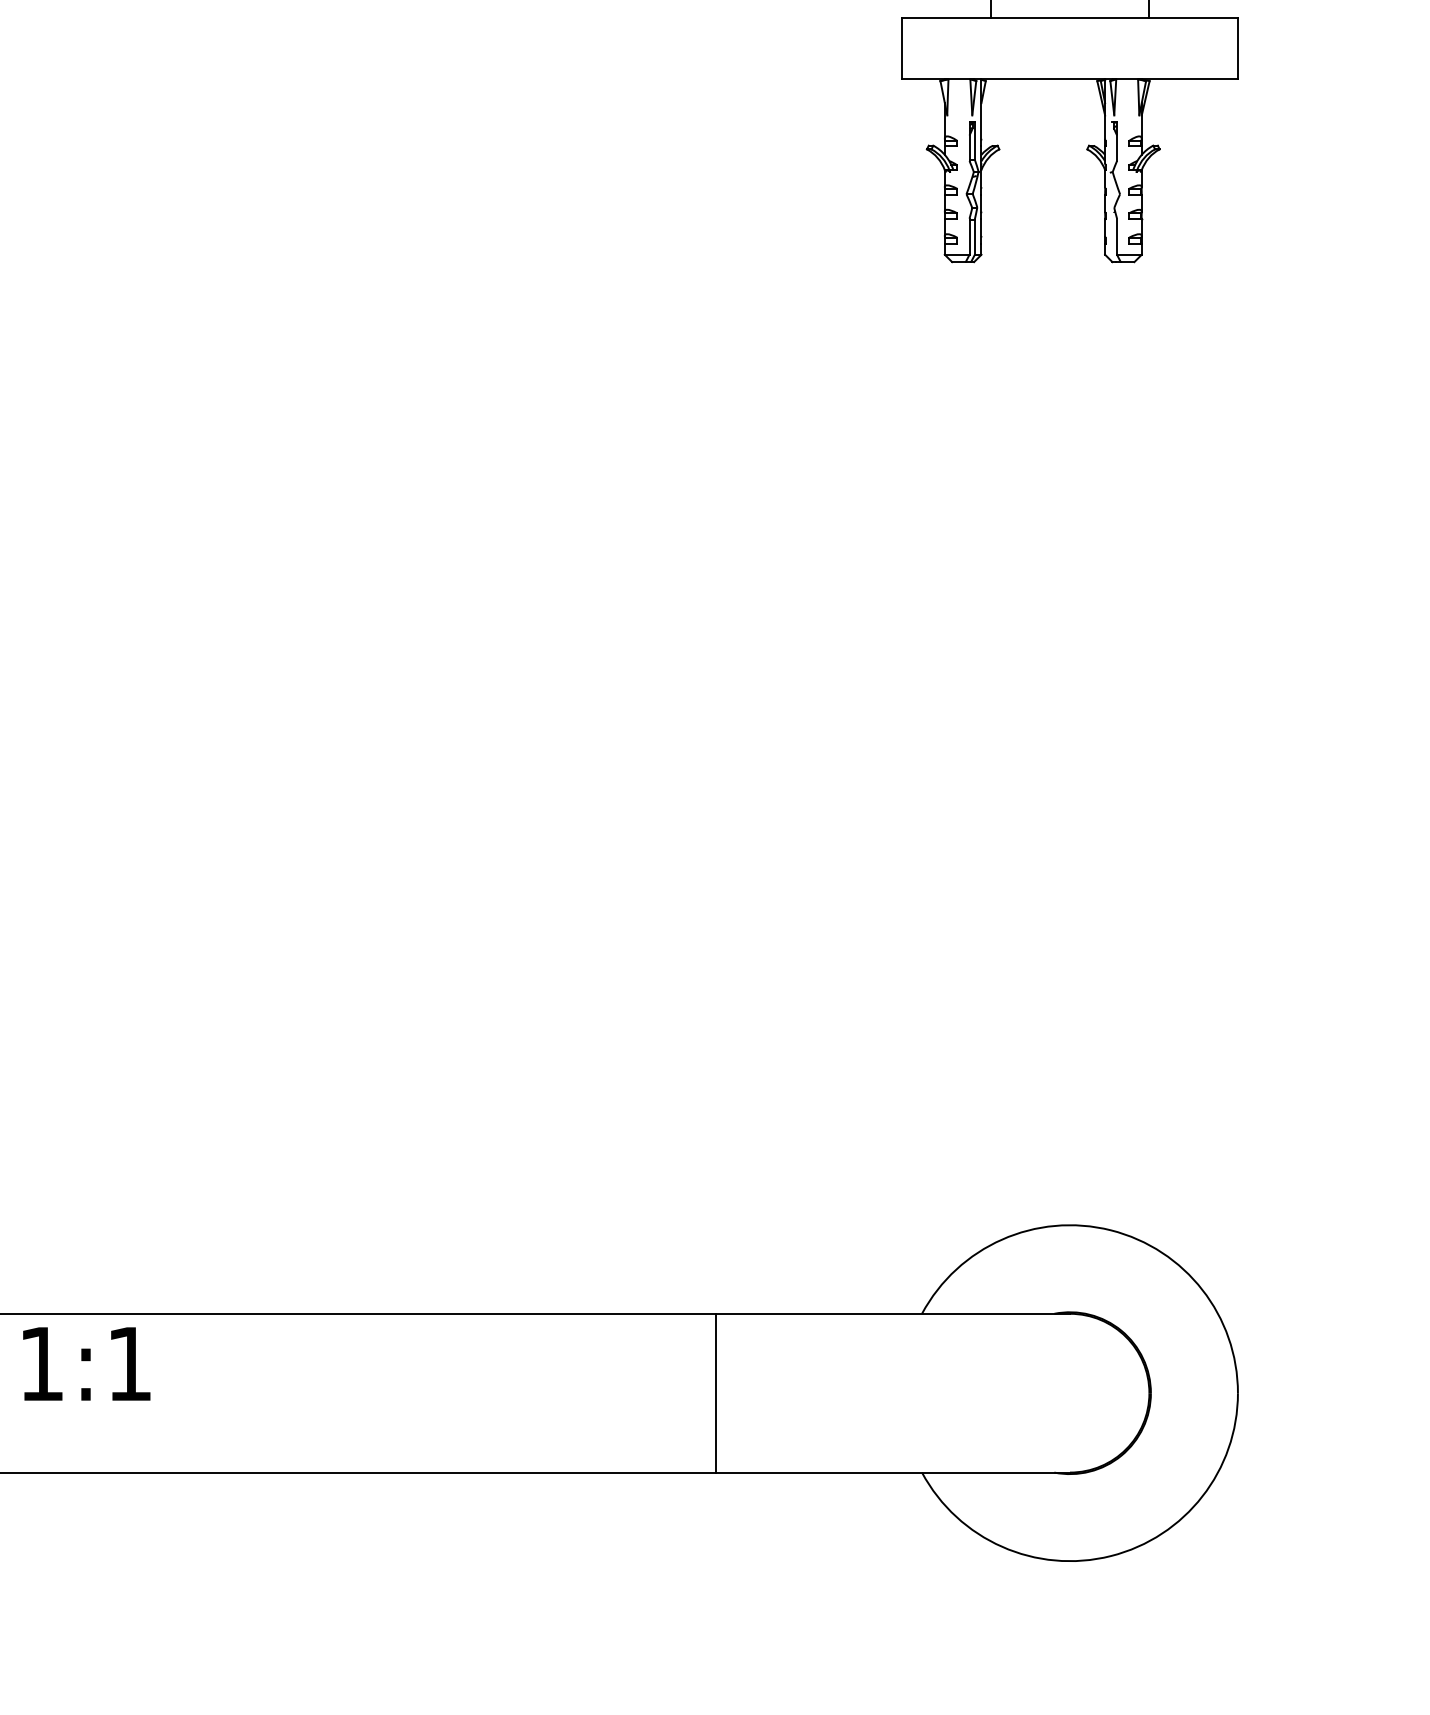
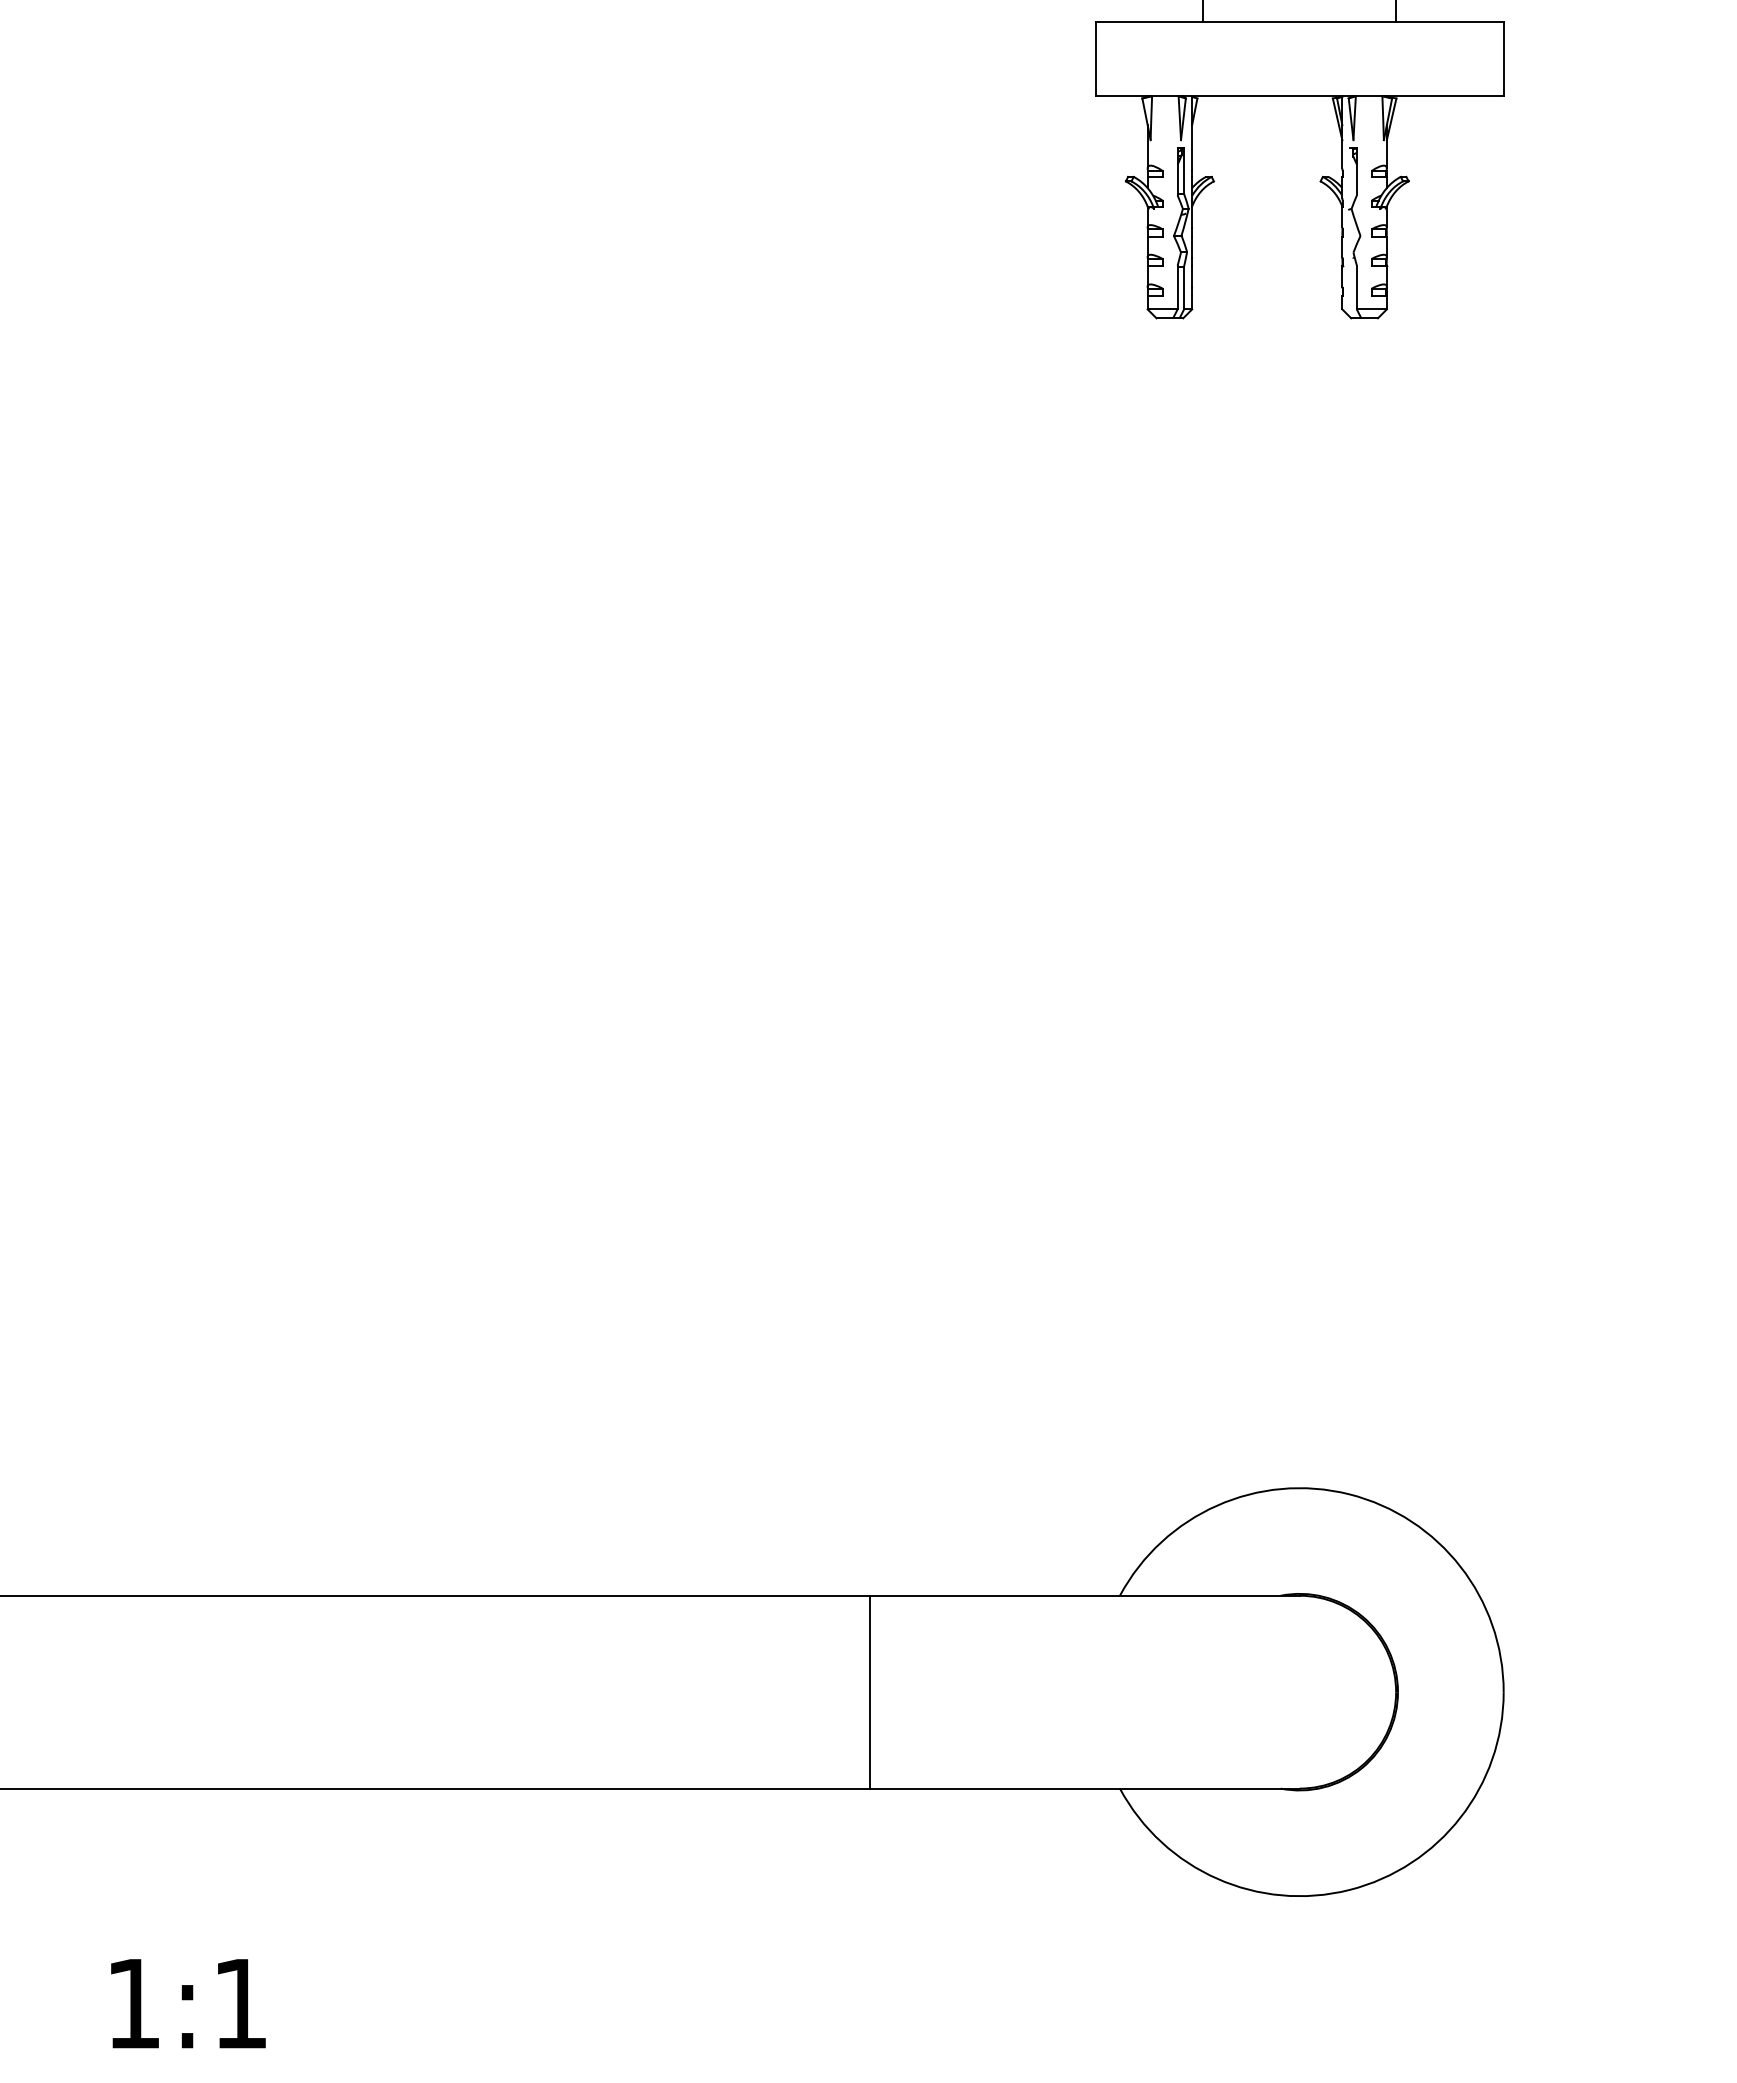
text: (86, 1363) -> (188, 2003), moved

